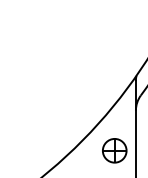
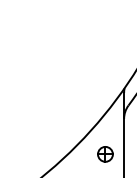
part: (114, 151) -> (105, 154), size x0.71

